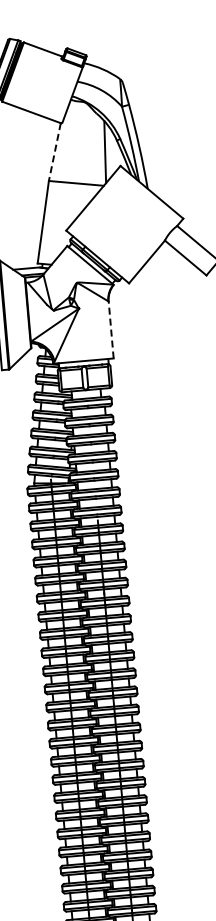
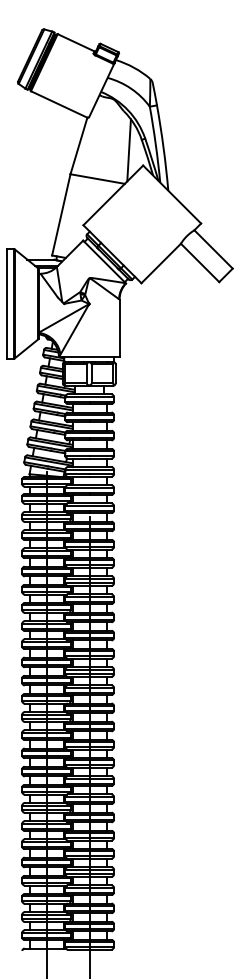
line: (54, 151) -> (78, 145), dashed -> solid
line: (111, 330) -> (119, 328), dashed -> solid

